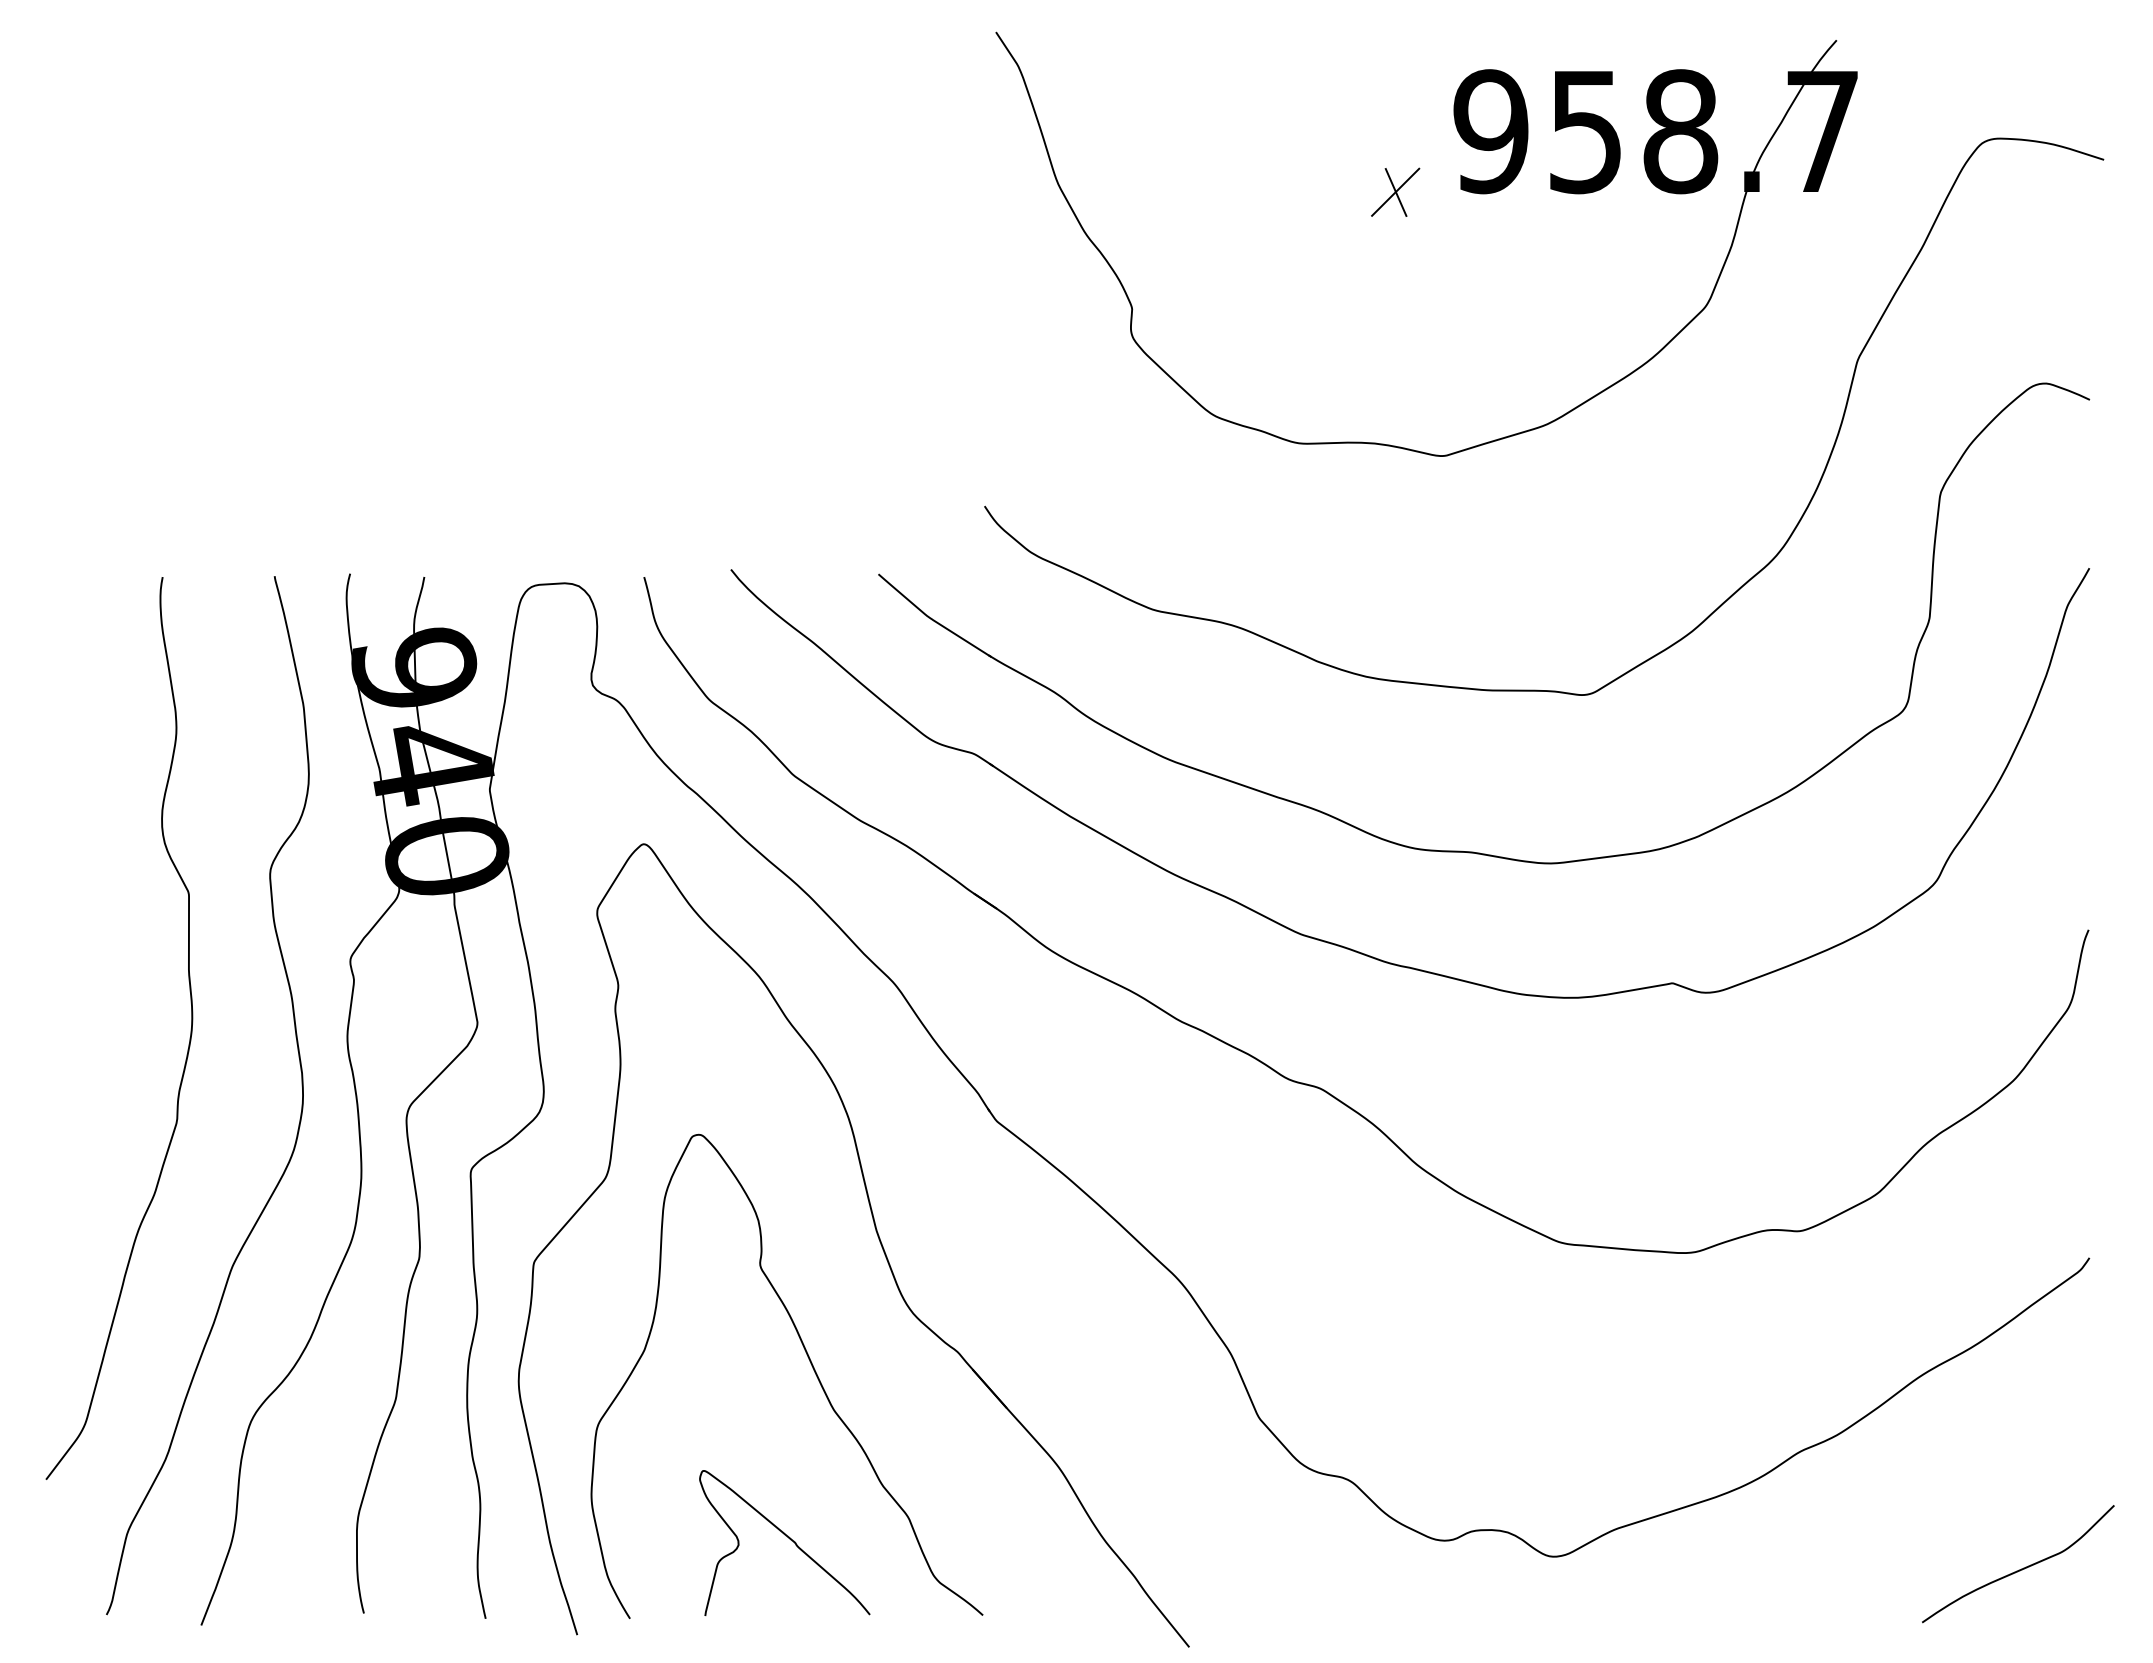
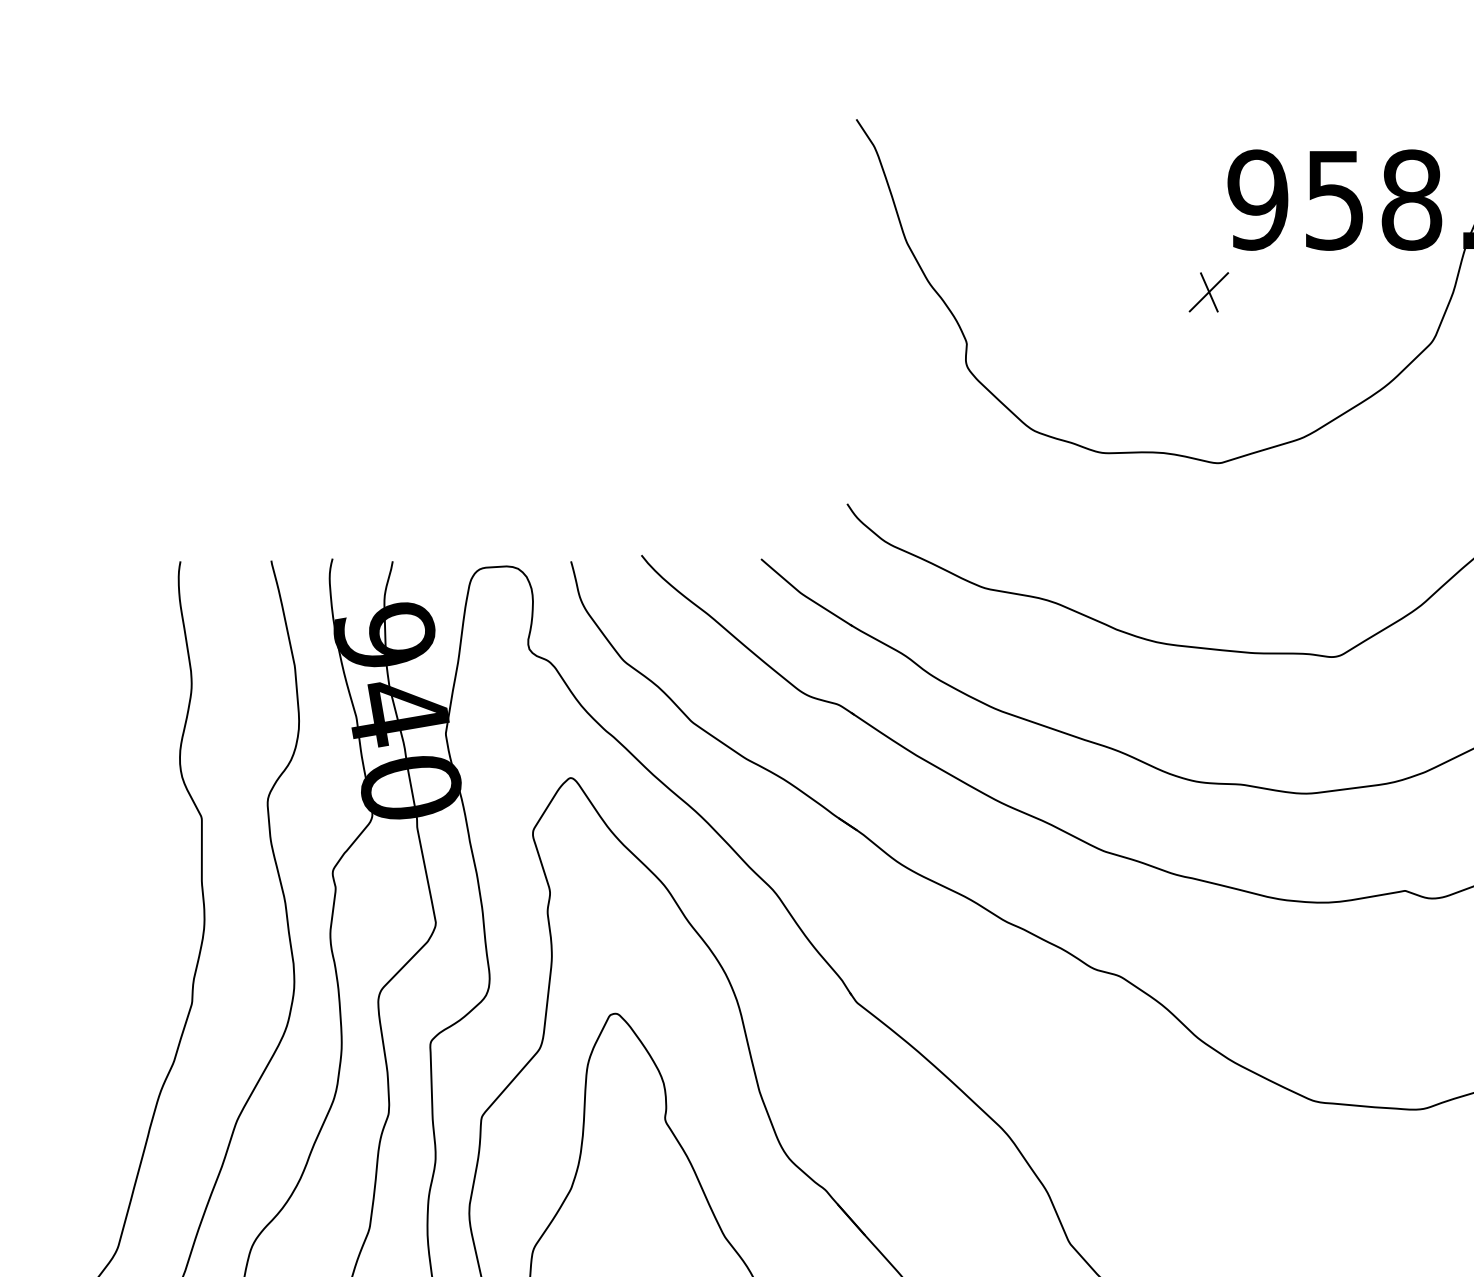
part: (1395, 191) -> (1208, 291), moved

